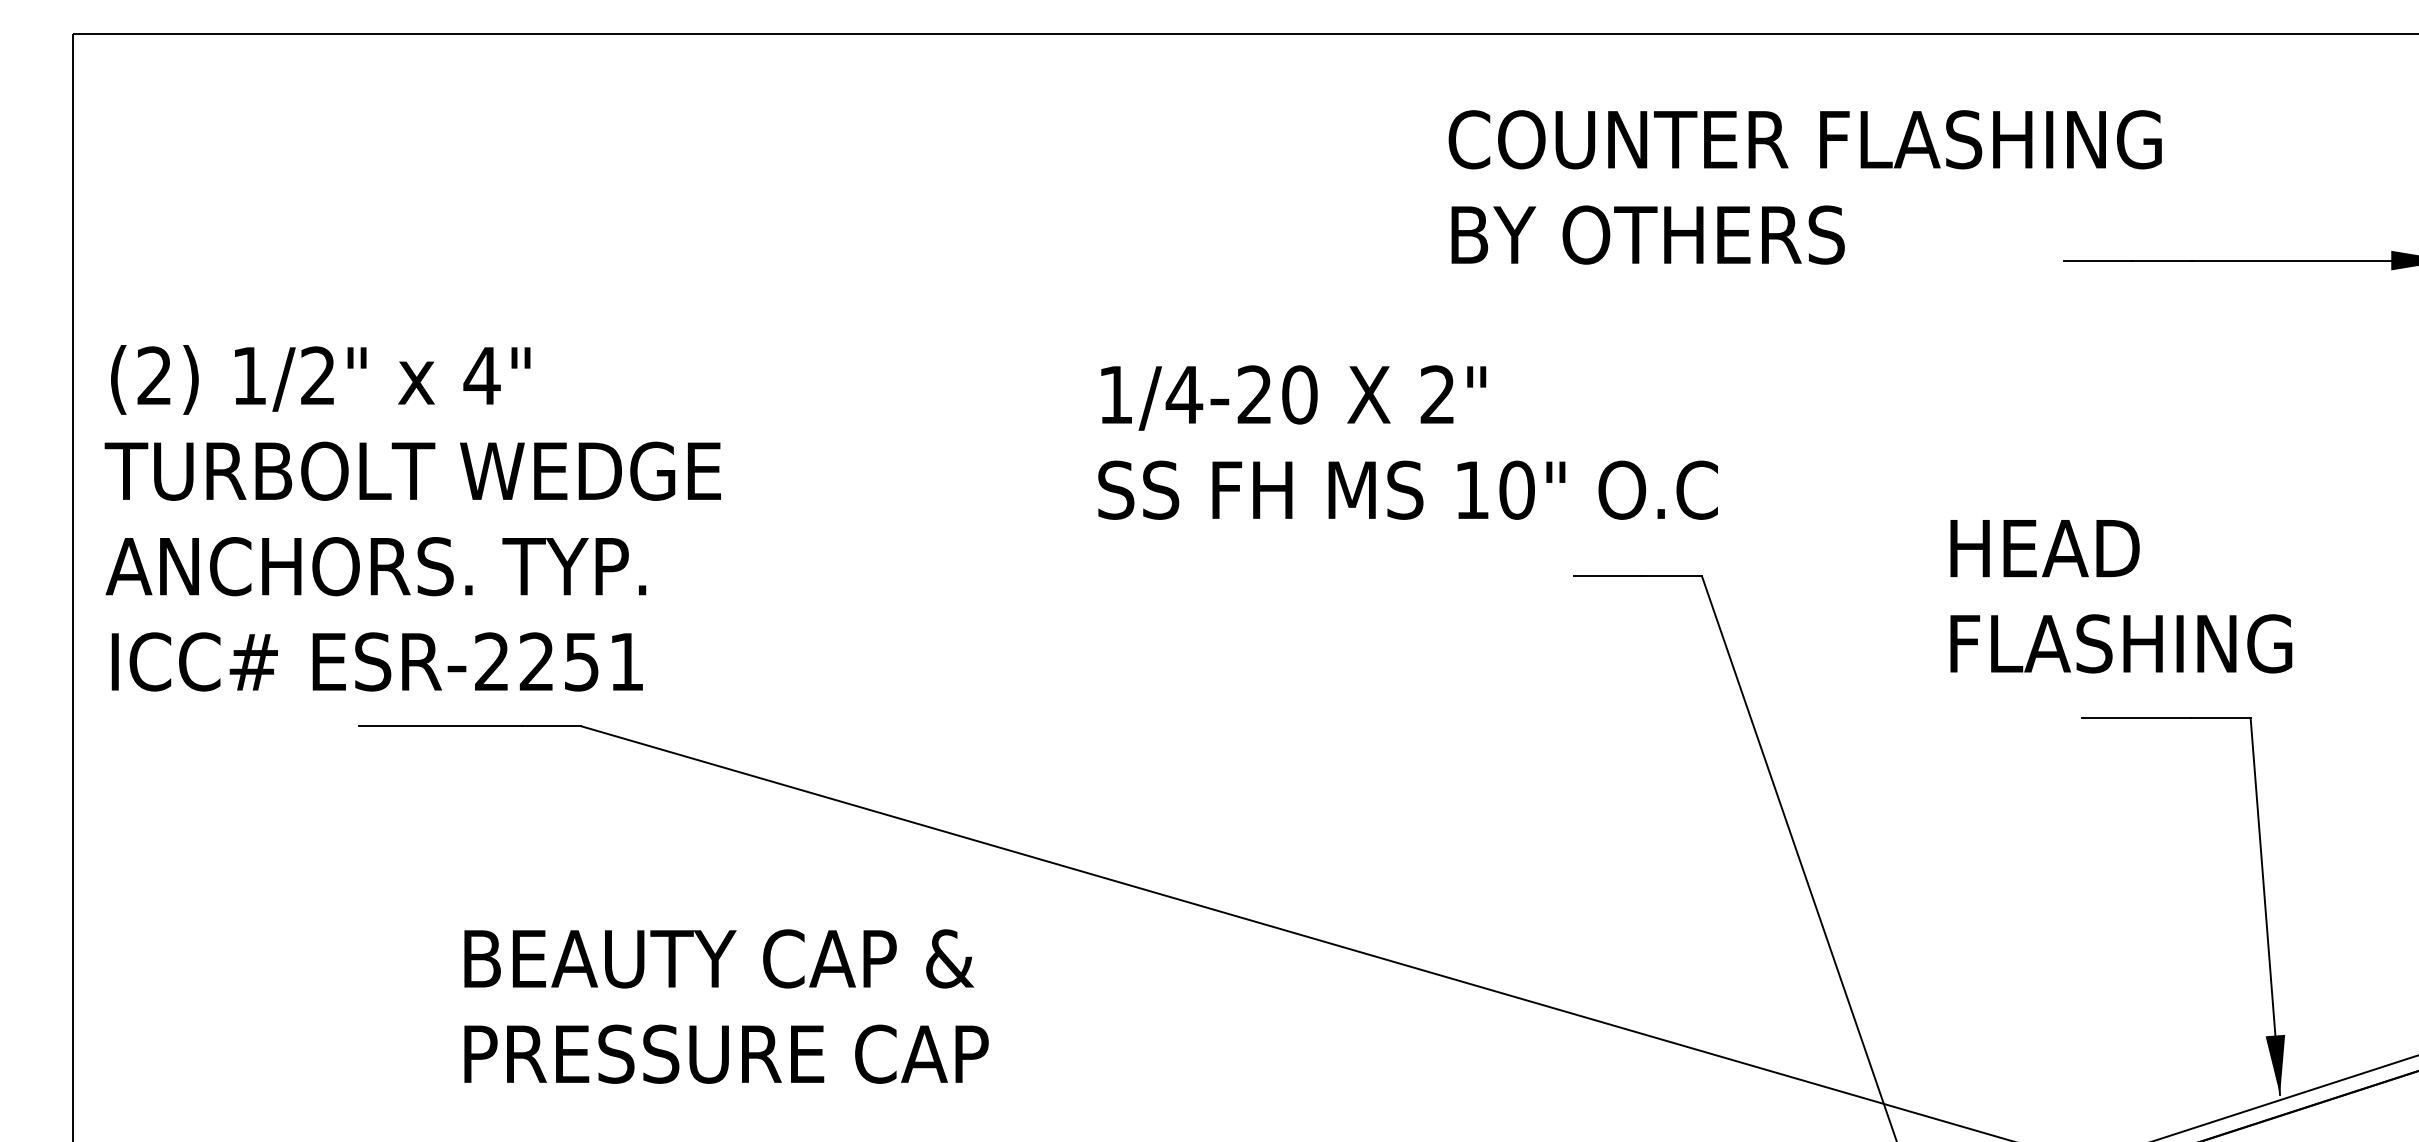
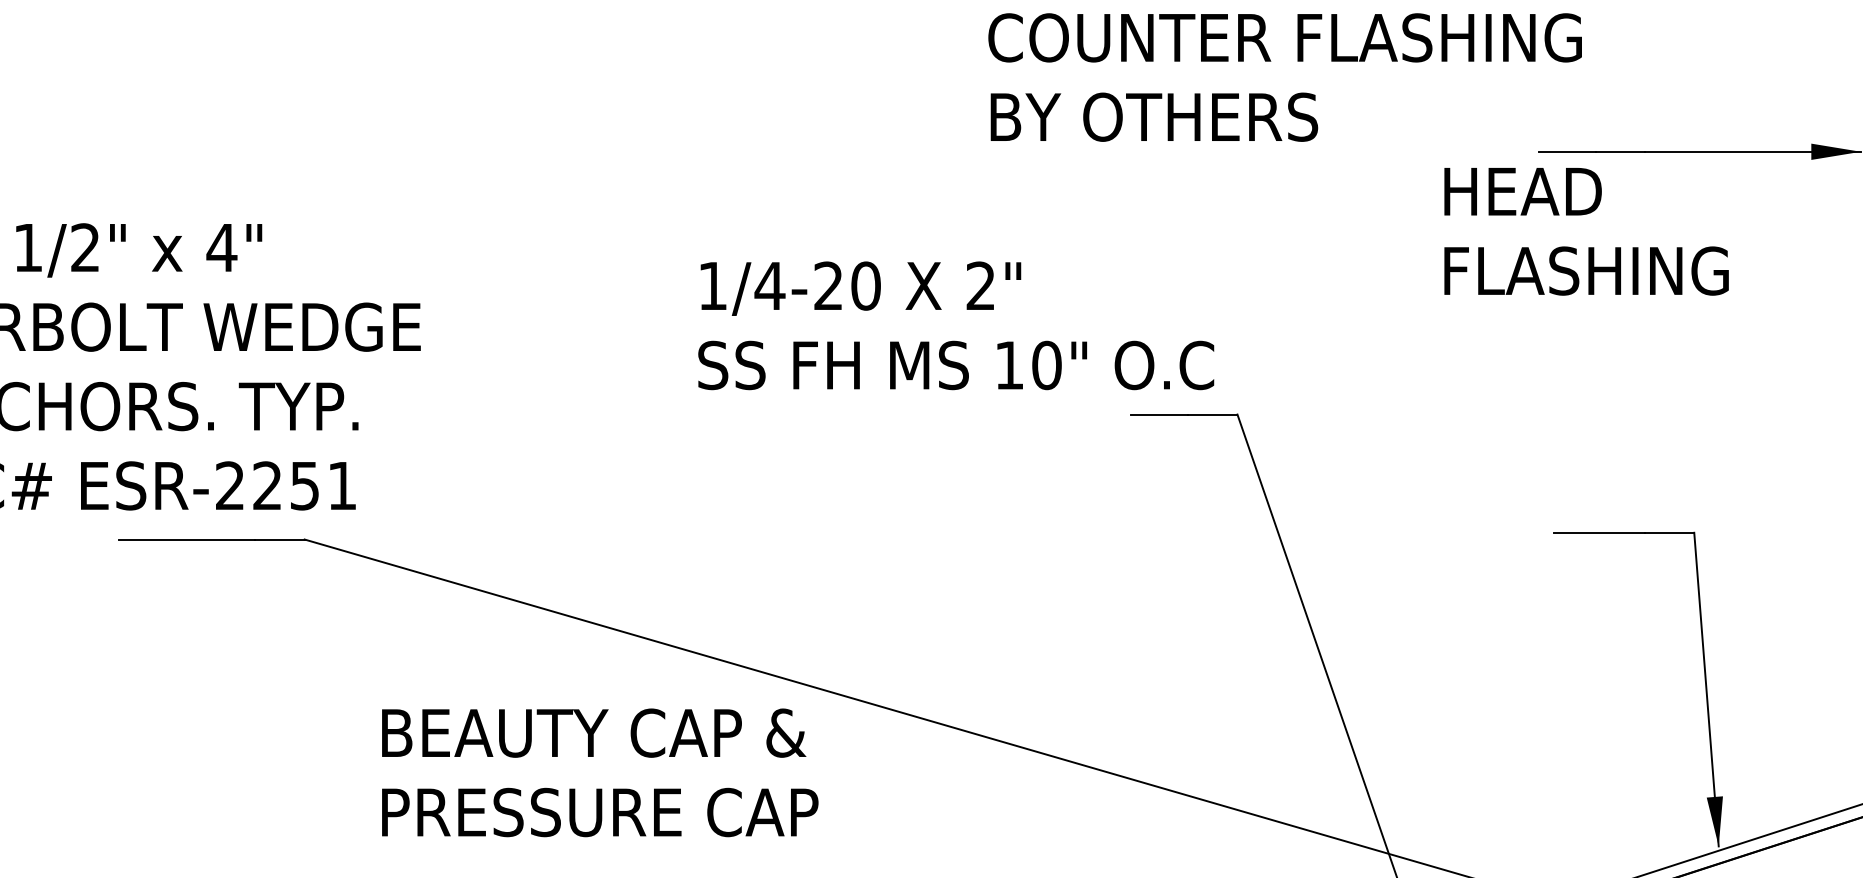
text: (1804, 187) -> (1284, 77), moved
text: (1407, 442) -> (955, 325), moved
text: (2121, 596) -> (1586, 231), moved
text: (726, 1006) -> (600, 772), moved

